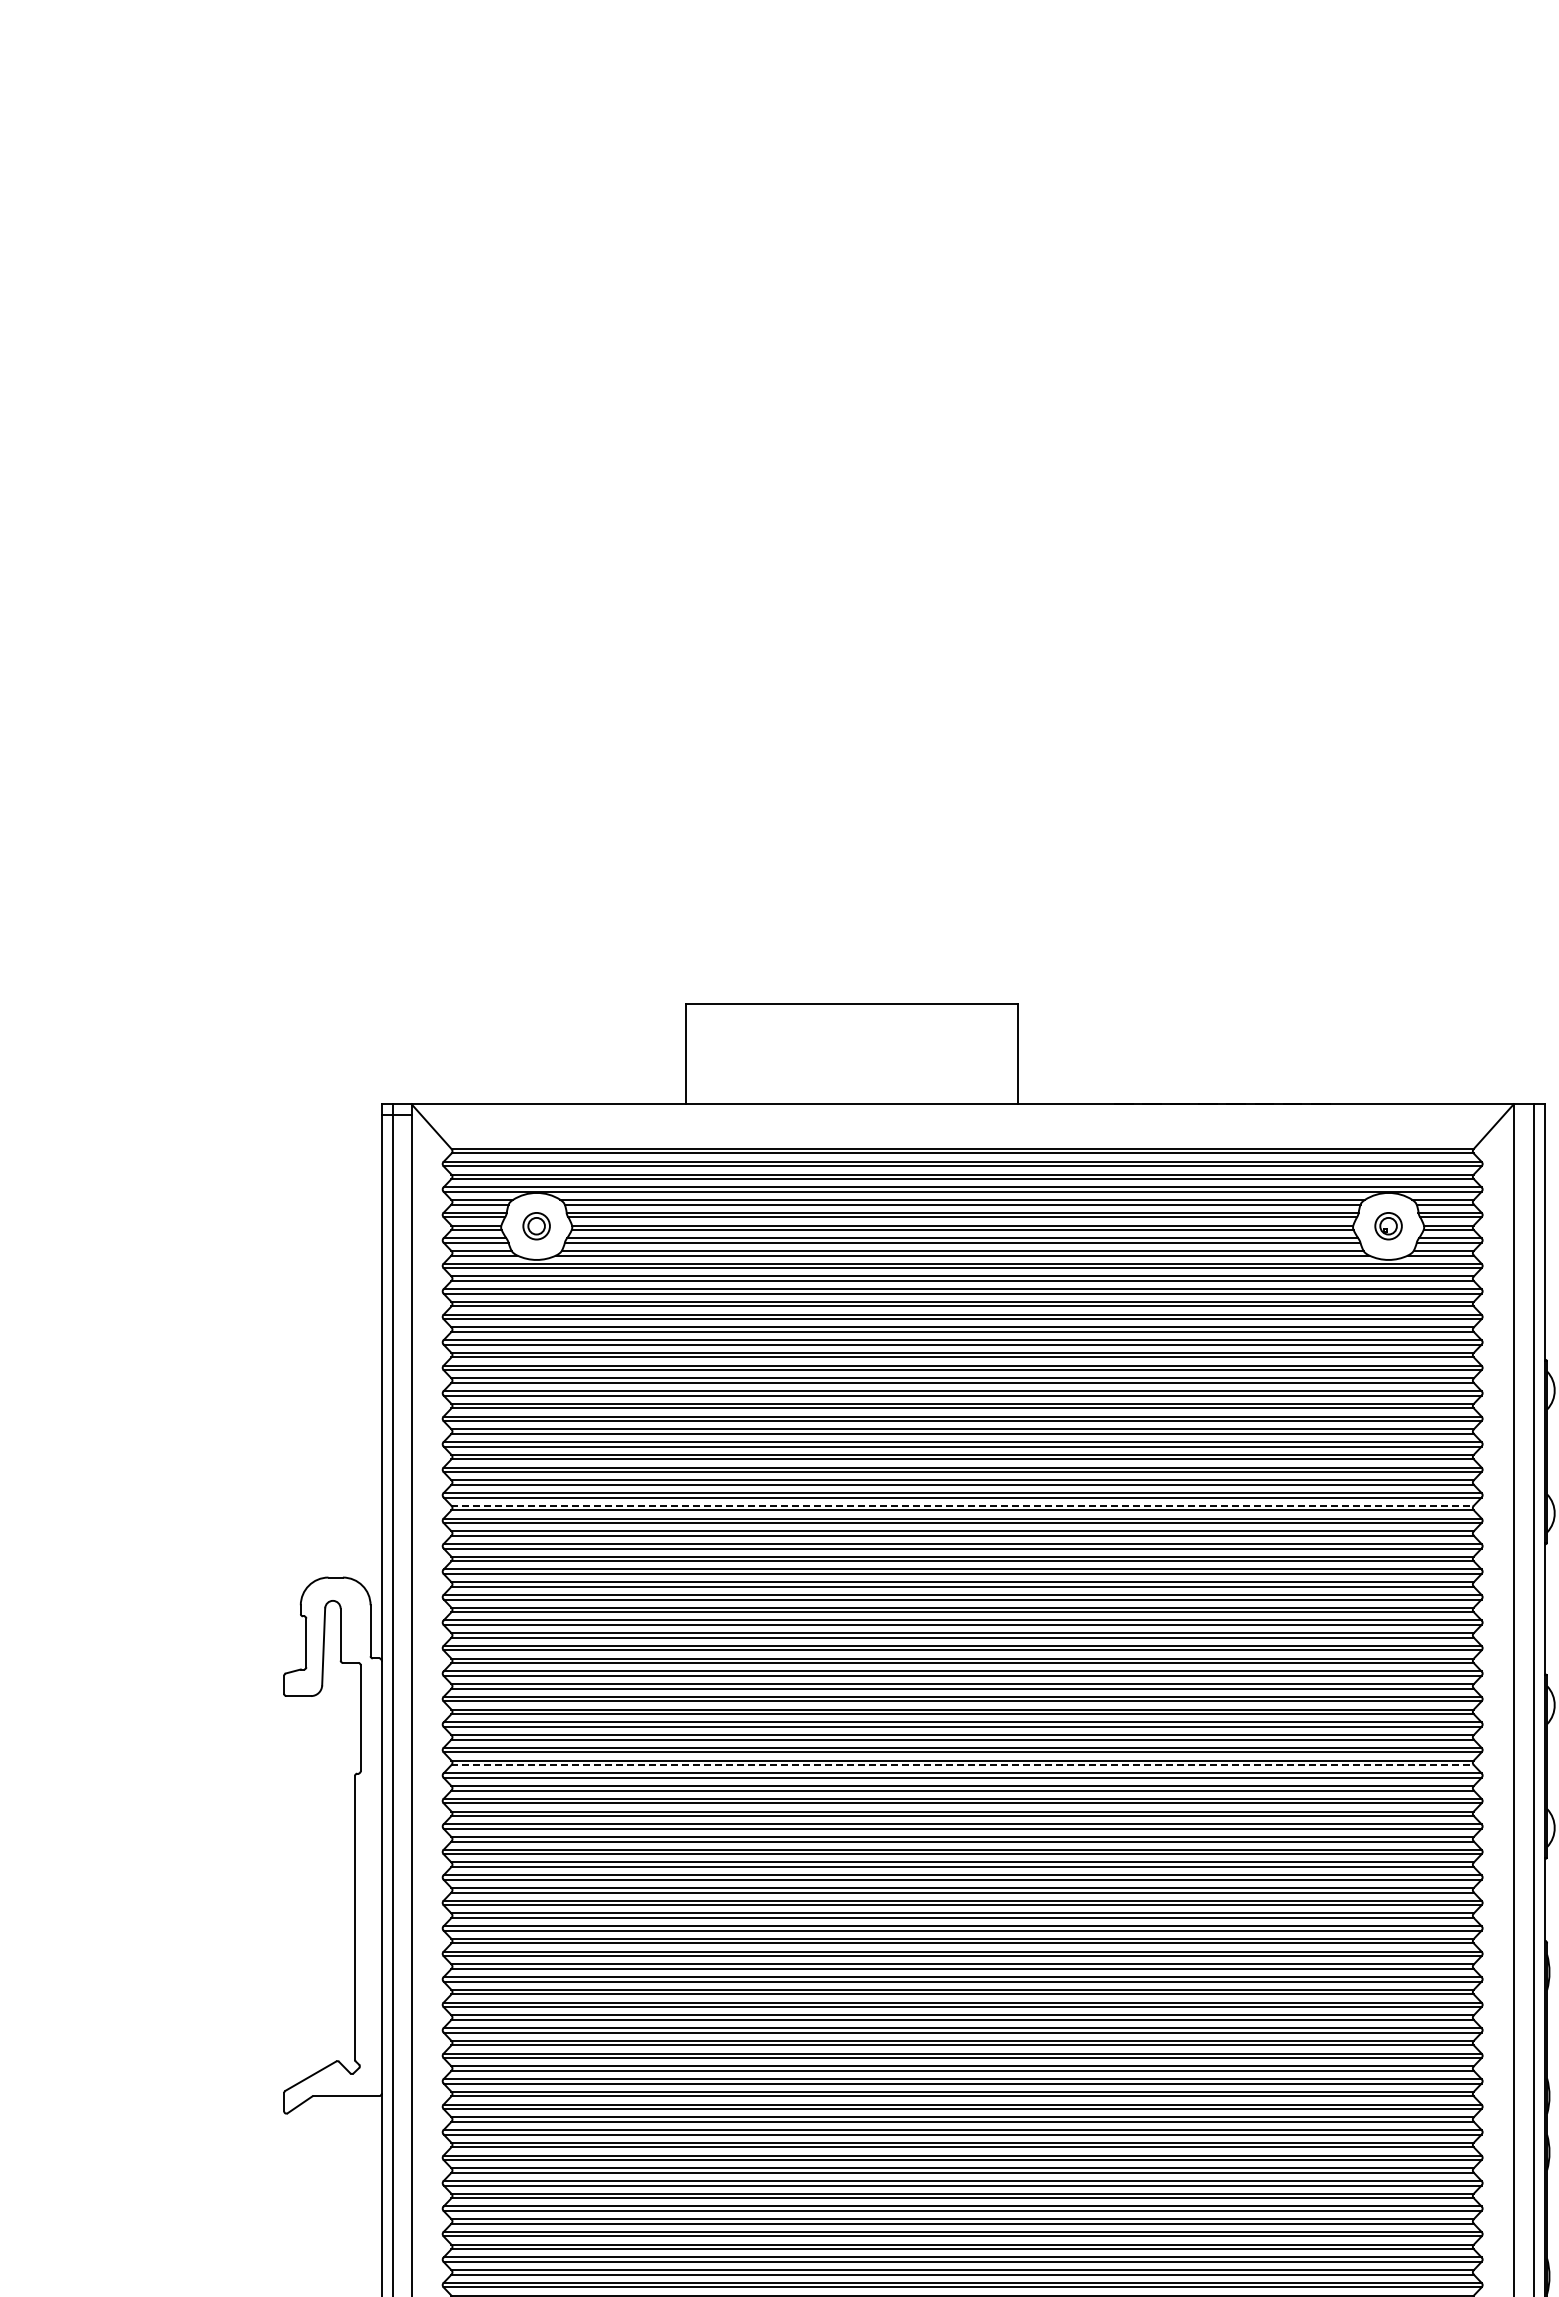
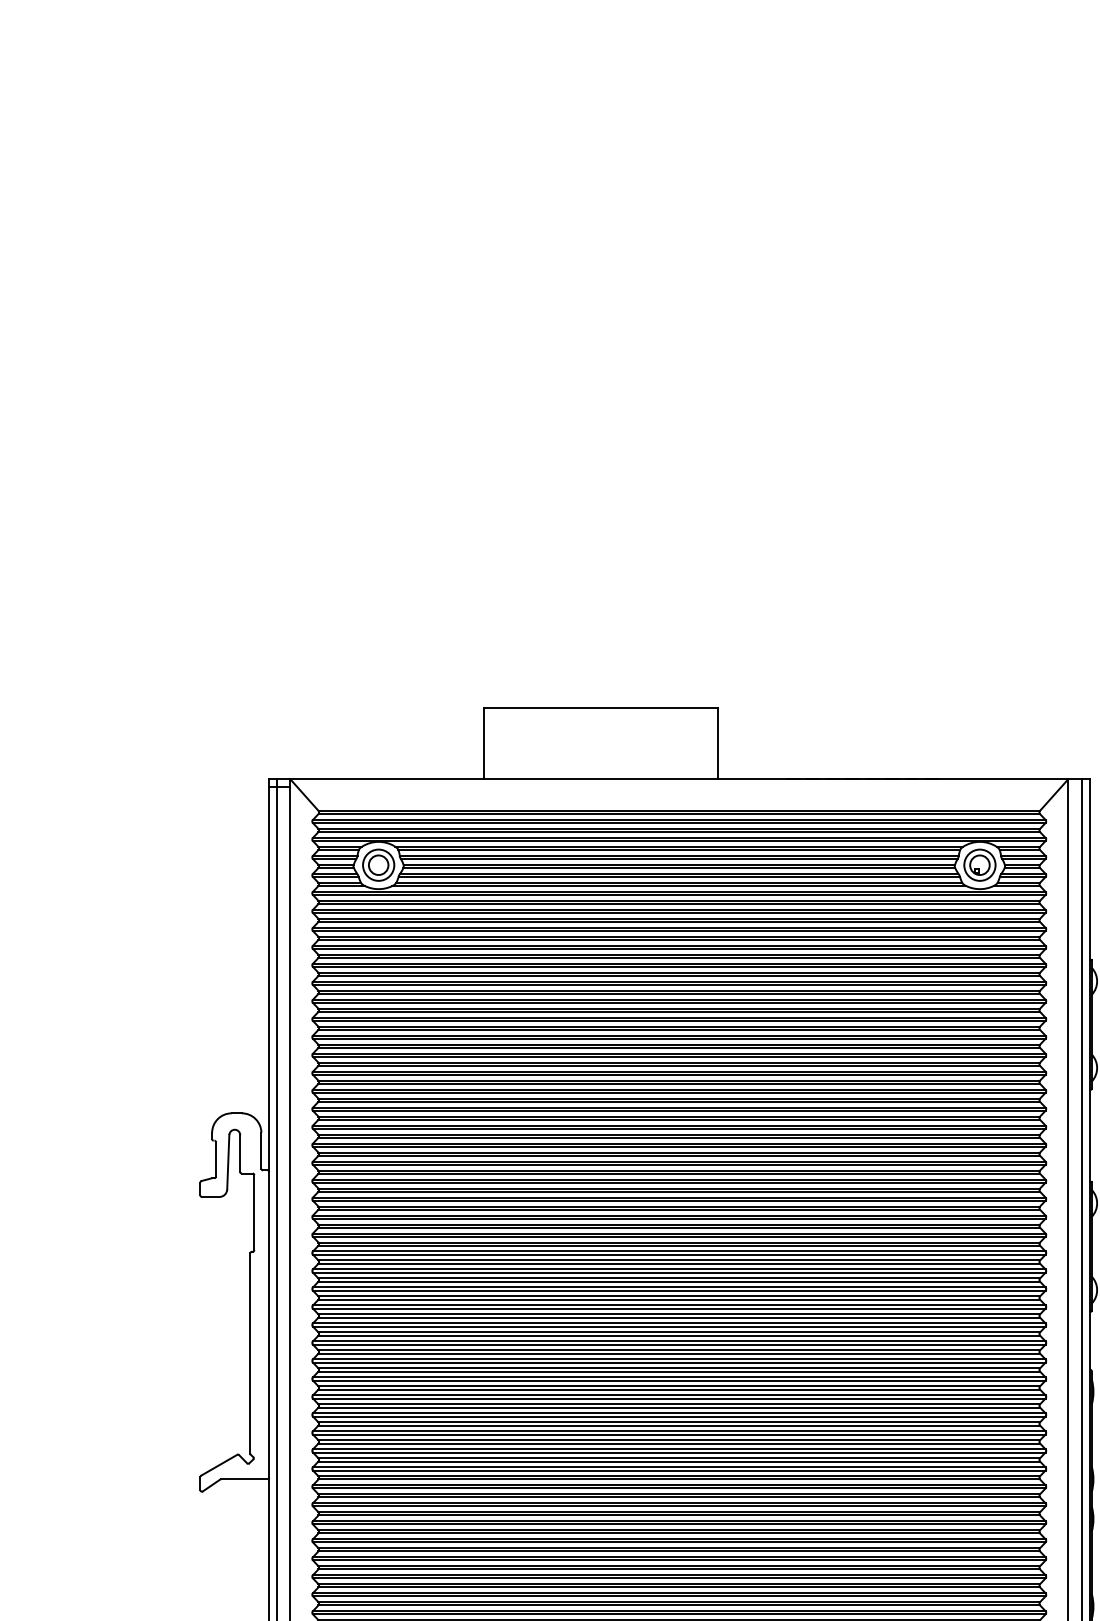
part: (536, 1226) -> (378, 865), size x1.67
part: (1388, 1226) -> (979, 865), size x1.67
line: (963, 1505) -> (679, 1062), dashed -> solid
line: (963, 1765) -> (679, 1245), dashed -> solid

